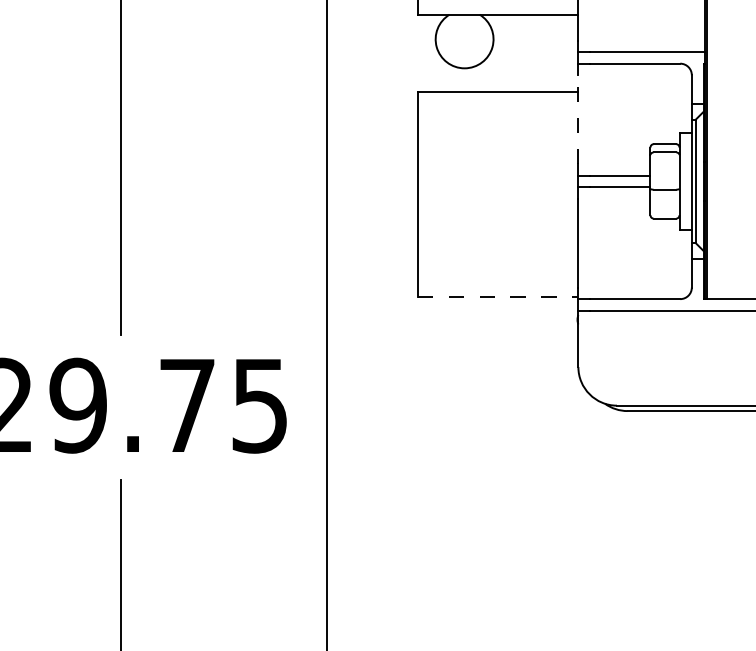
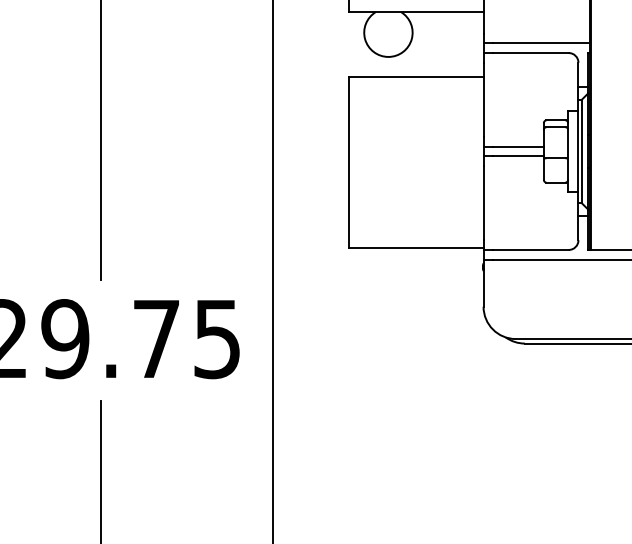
line: (578, 119) -> (483, 99), dashed -> solid
line: (498, 297) -> (416, 248), dashed -> solid

